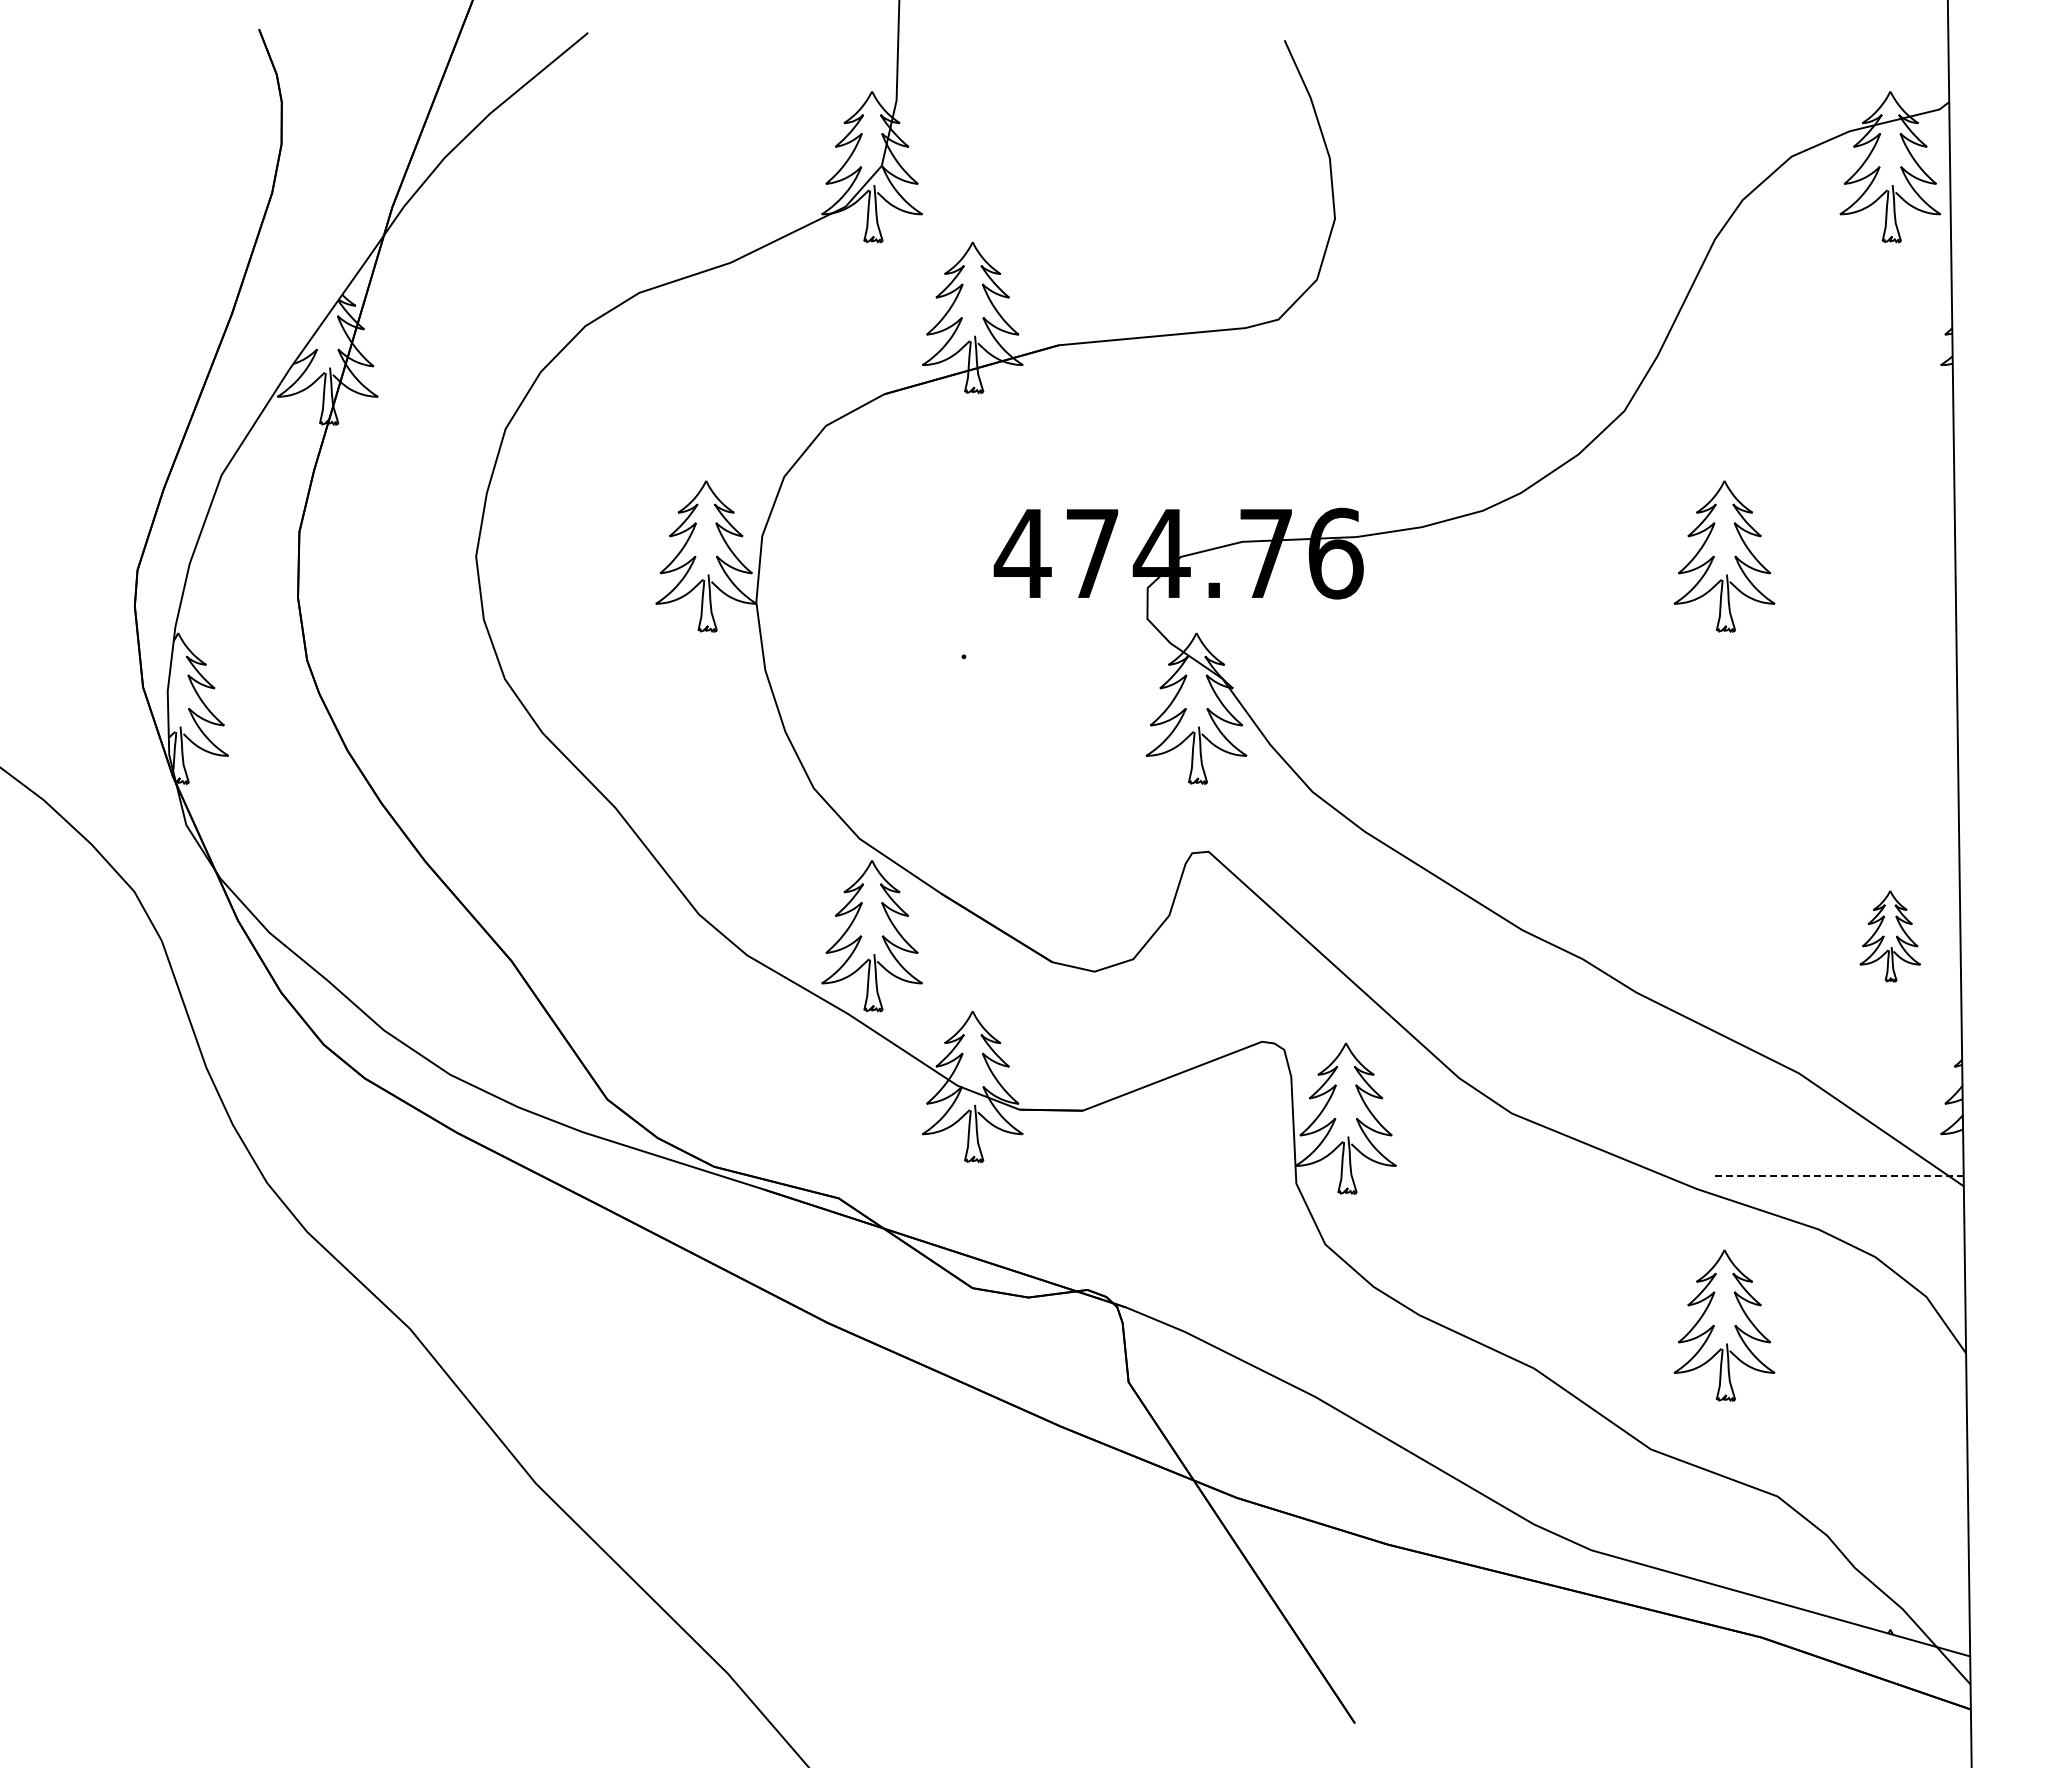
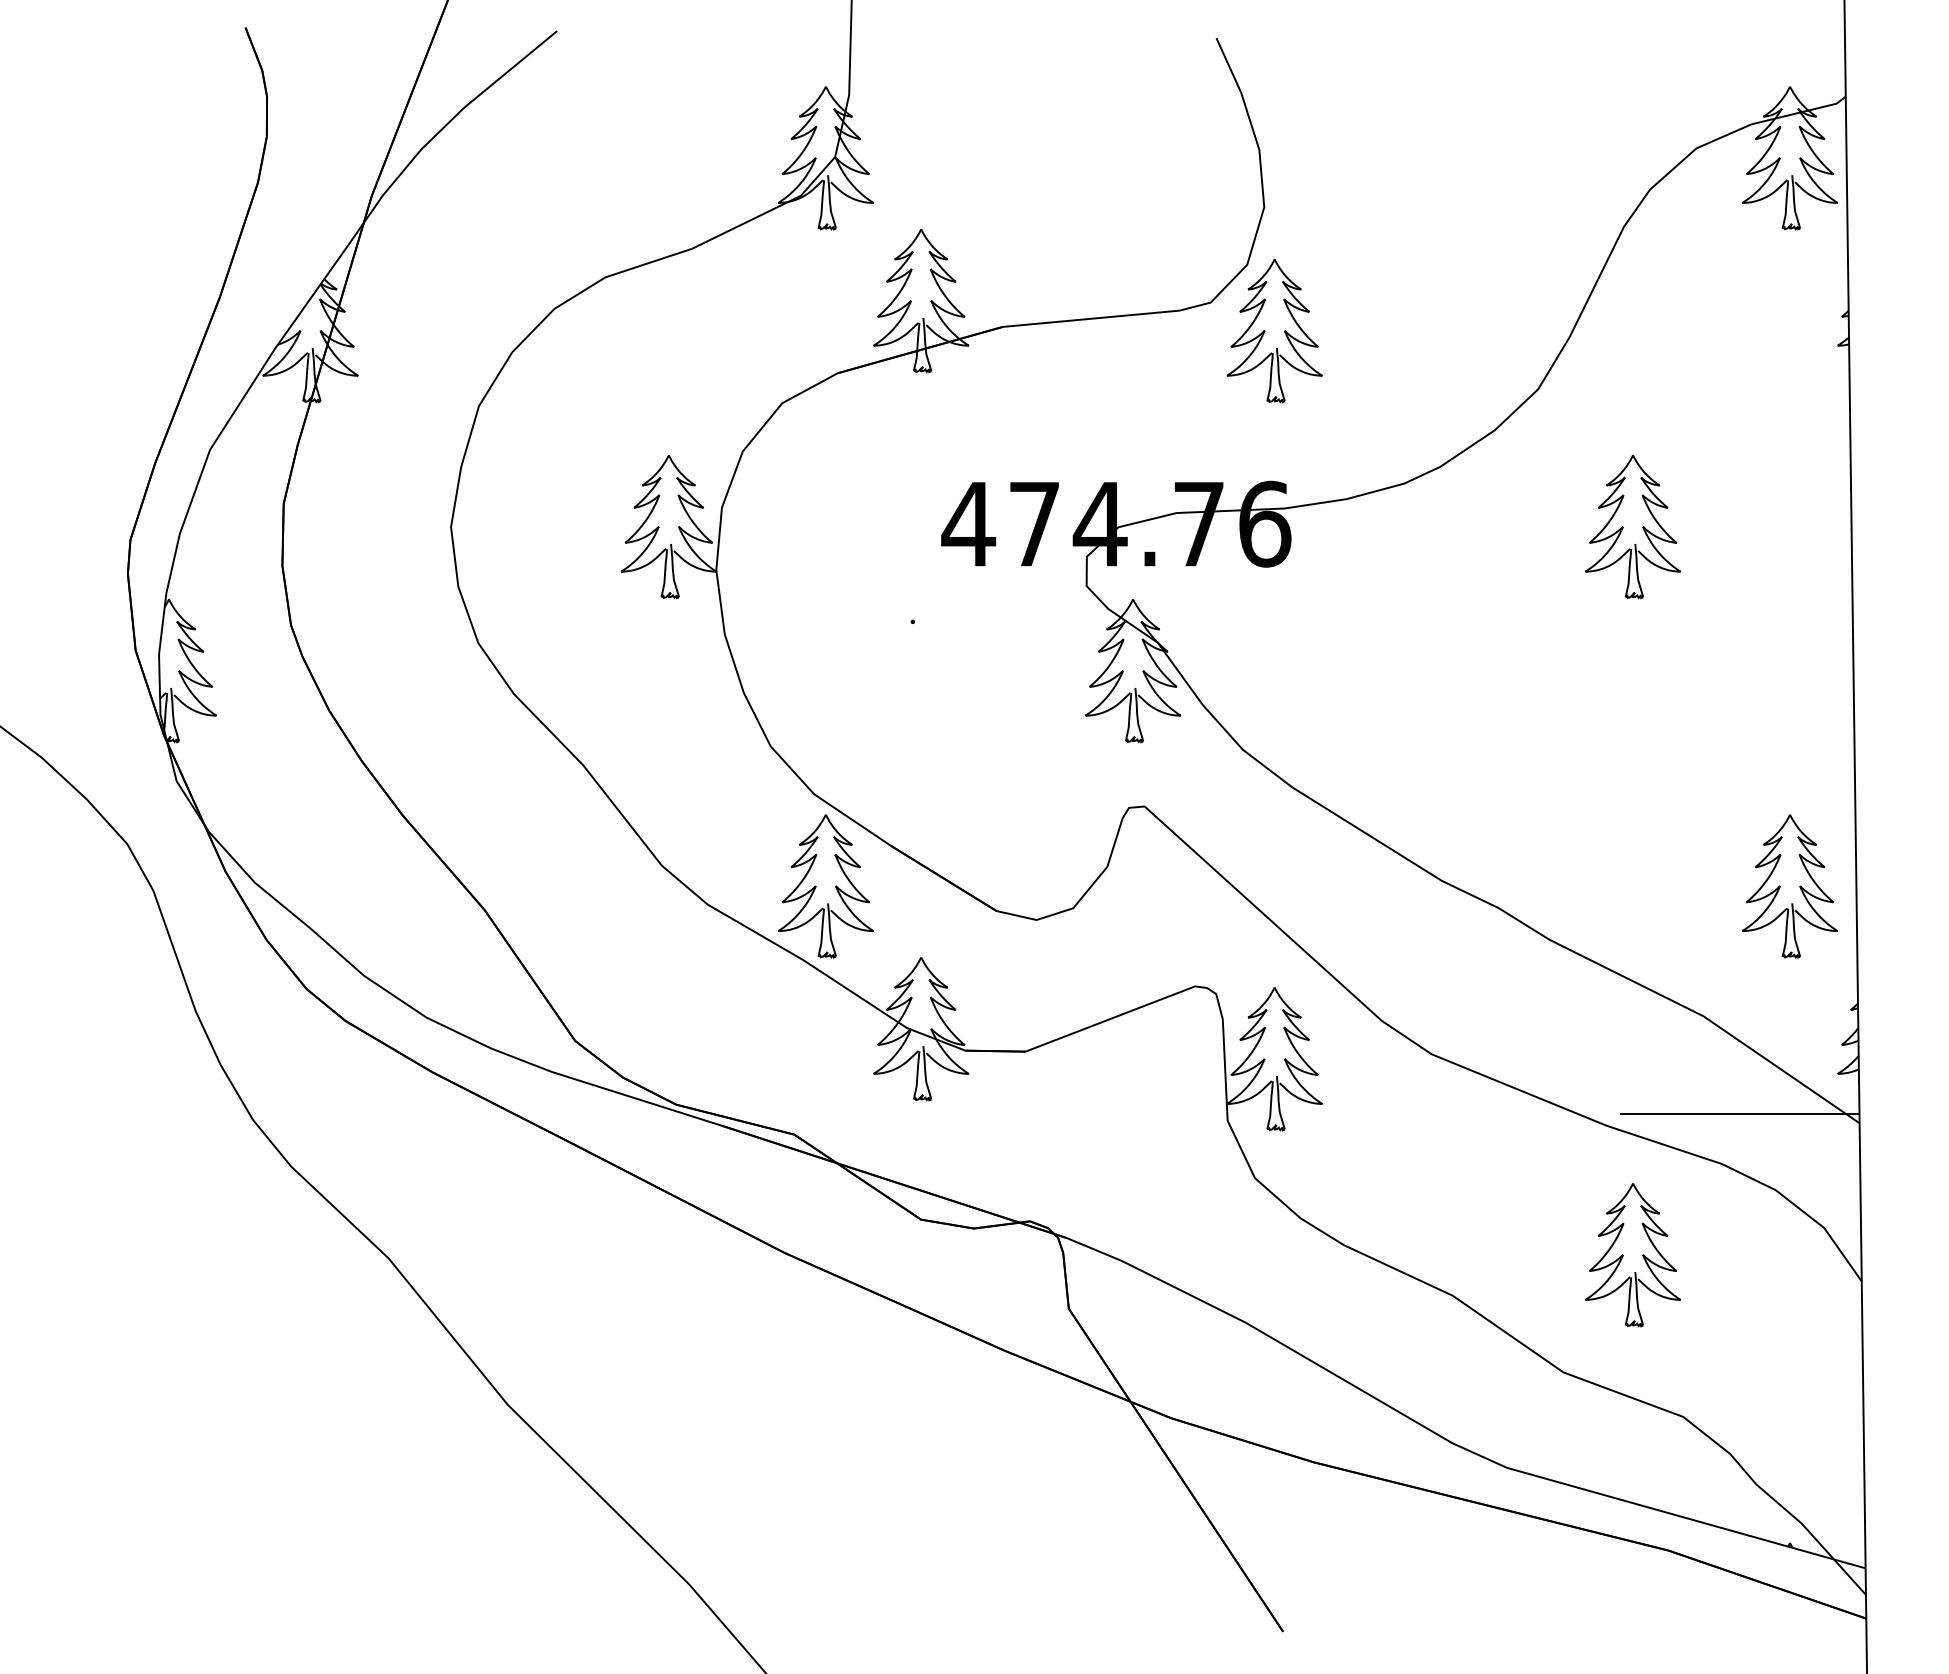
part: (1345, 349) -> (1274, 330), added
part: (1889, 936) -> (1789, 886), size x1.67
line: (1836, 1176) -> (1739, 1113), dashed -> solid

